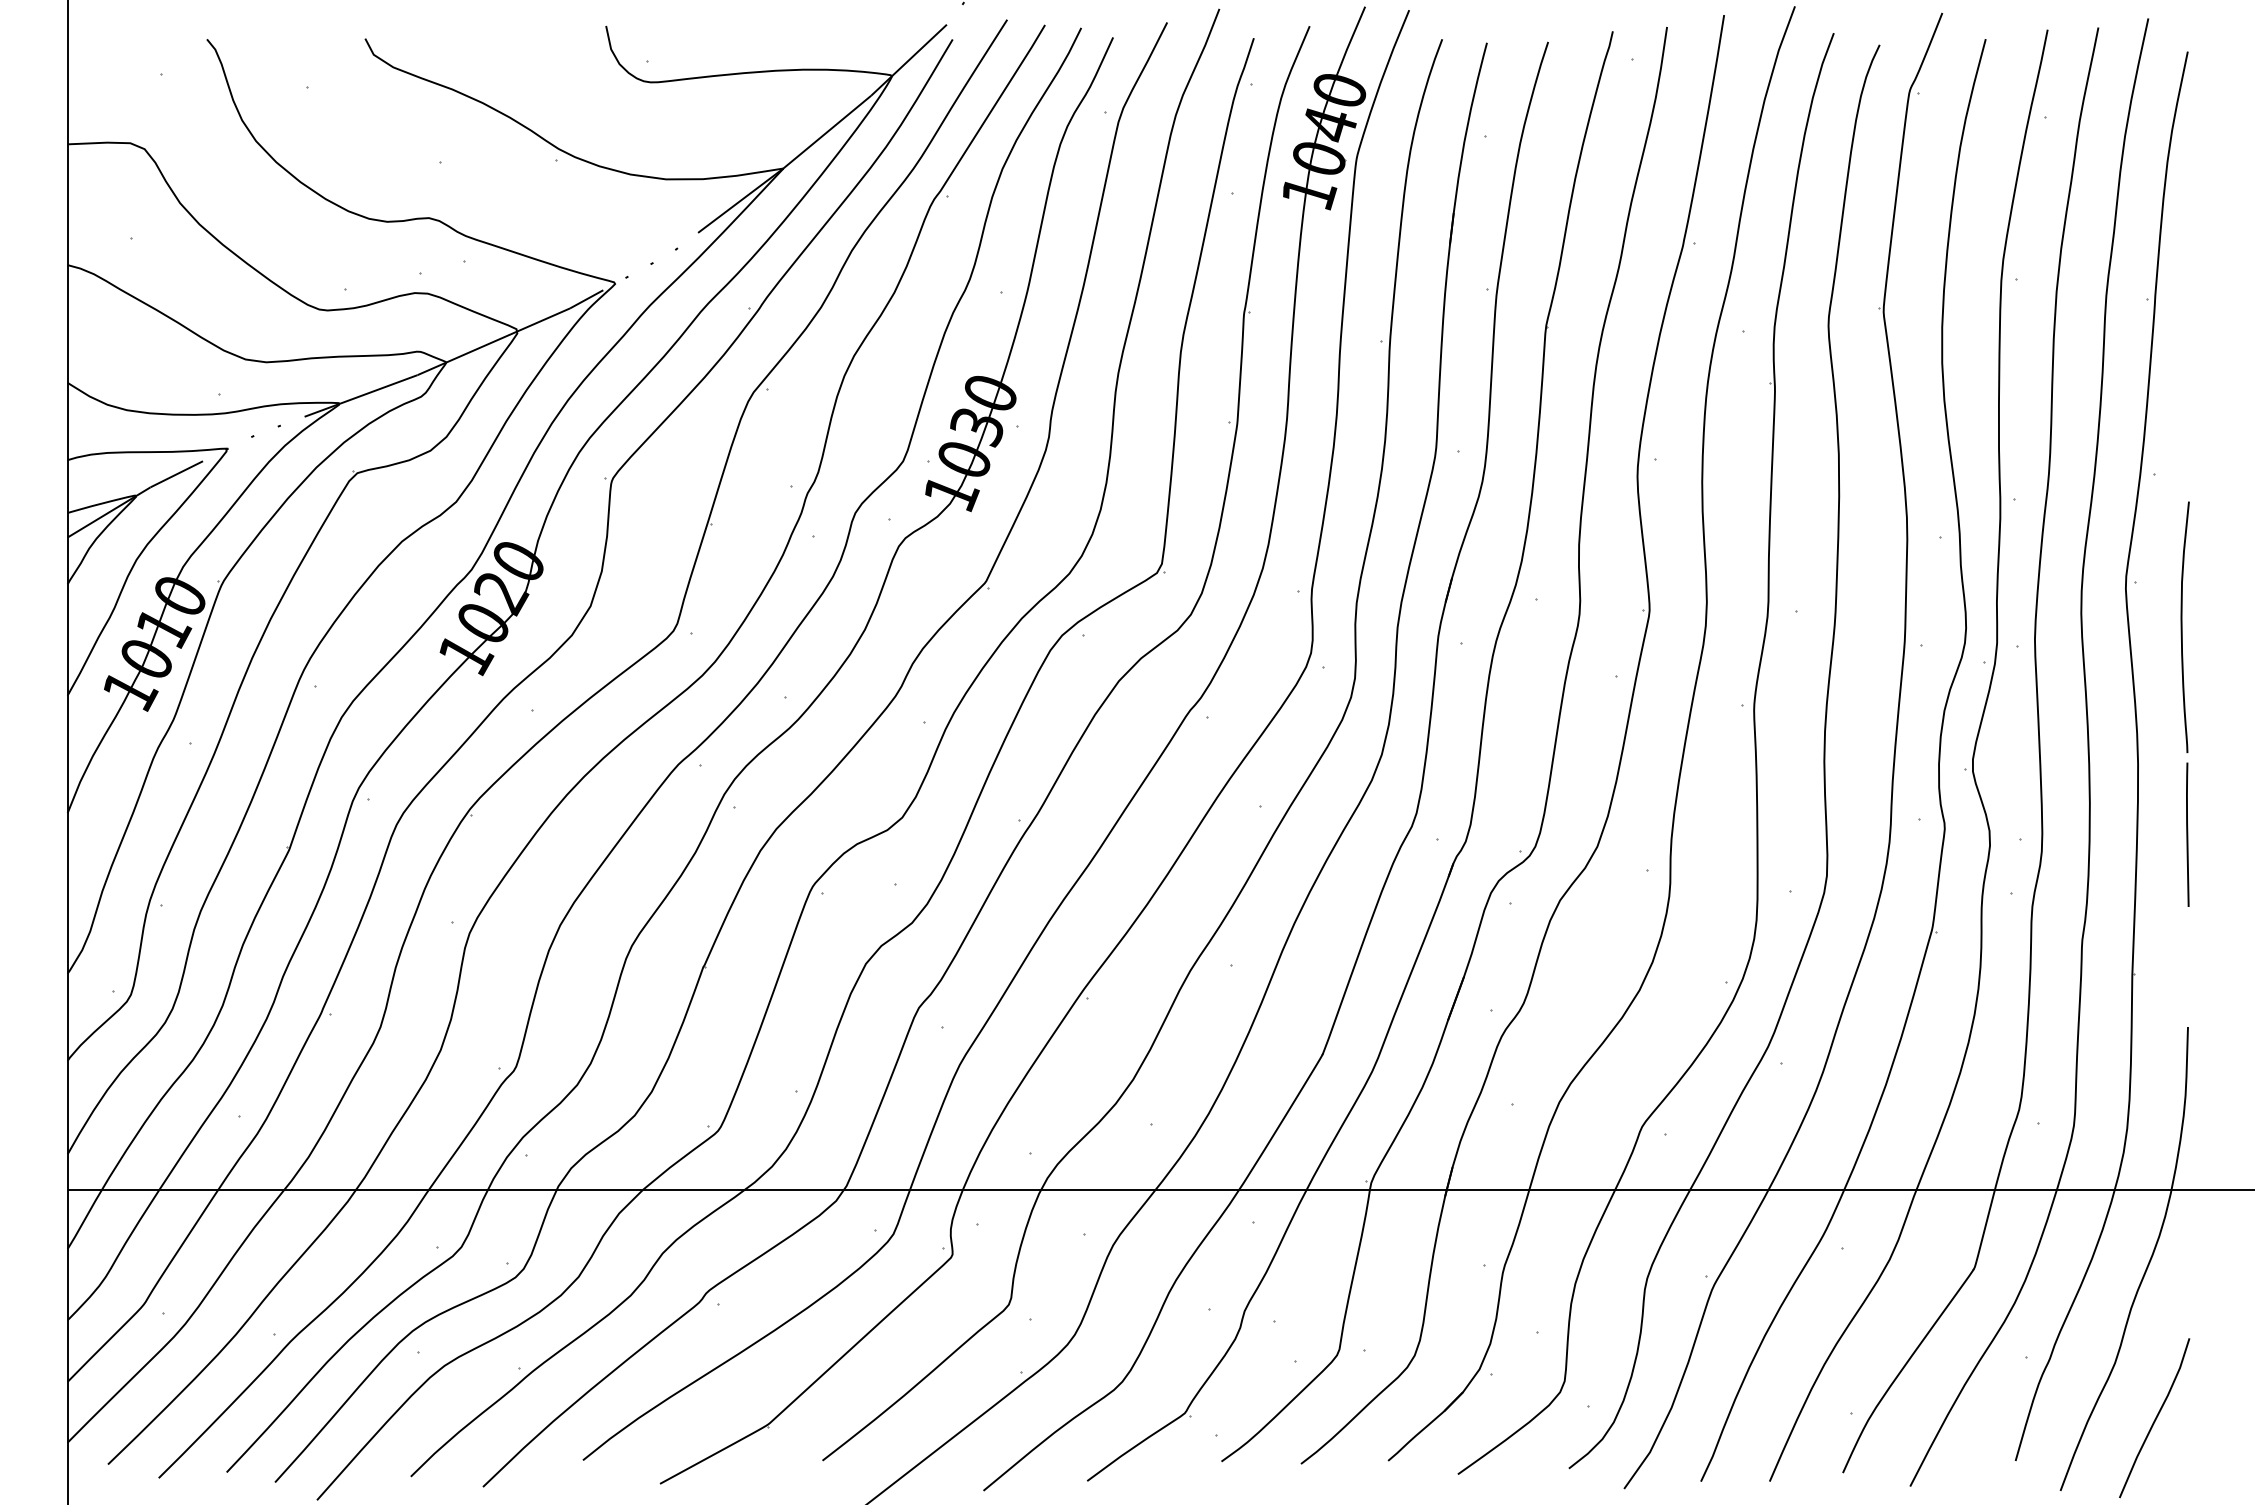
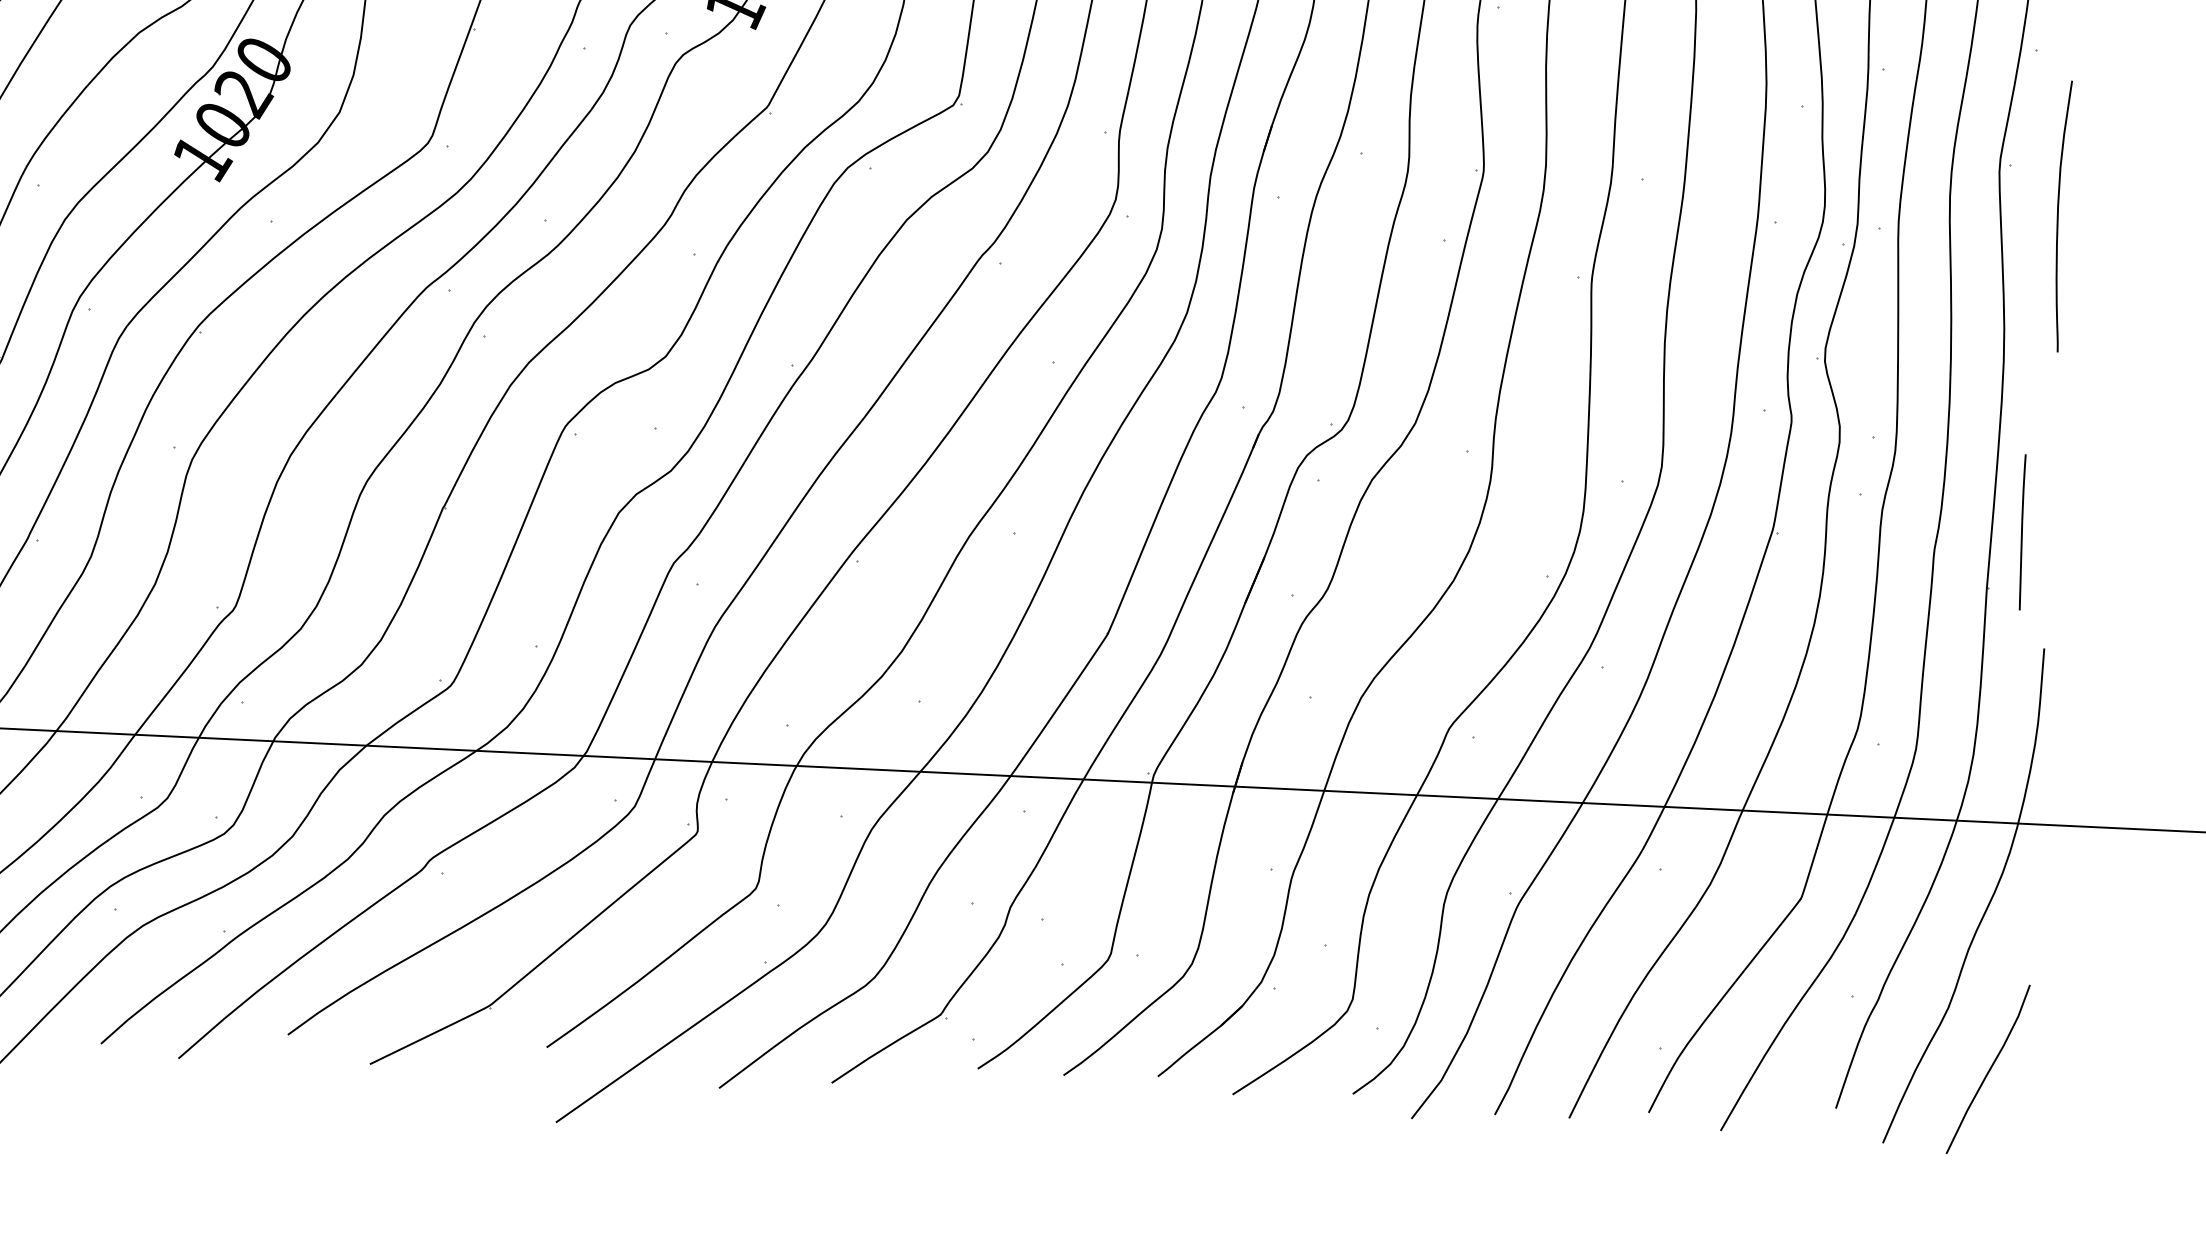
line: (2187, 834) -> (2022, 532), moved

